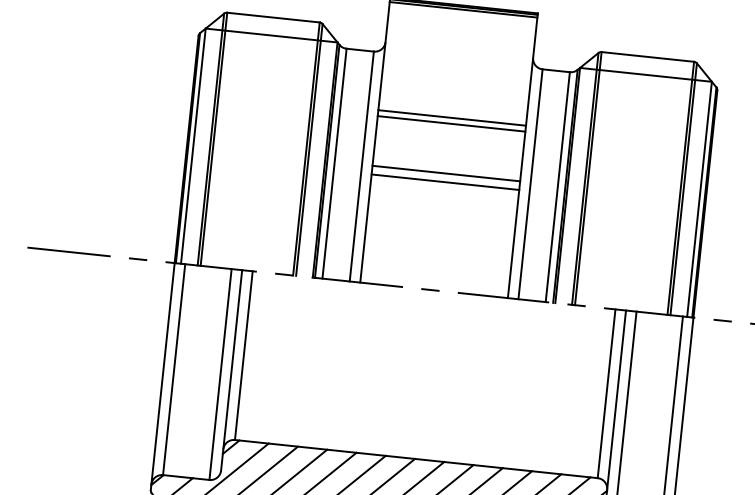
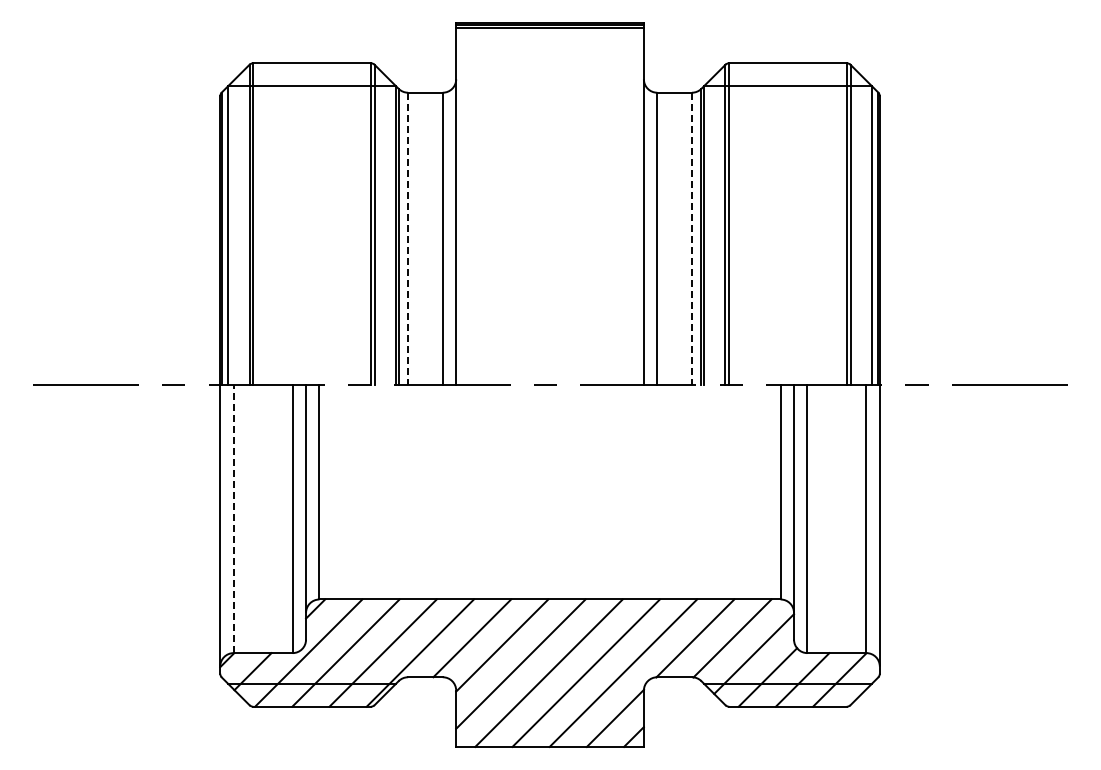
line: (451, 117) -> (549, 165), removed
line: (451, 123) -> (549, 173), removed
line: (334, 164) -> (408, 239), solid -> dashed
line: (445, 173) -> (549, 236), removed
line: (445, 182) -> (549, 247), removed
line: (557, 187) -> (691, 239), solid -> dashed
line: (174, 369) -> (233, 518), solid -> dashed

